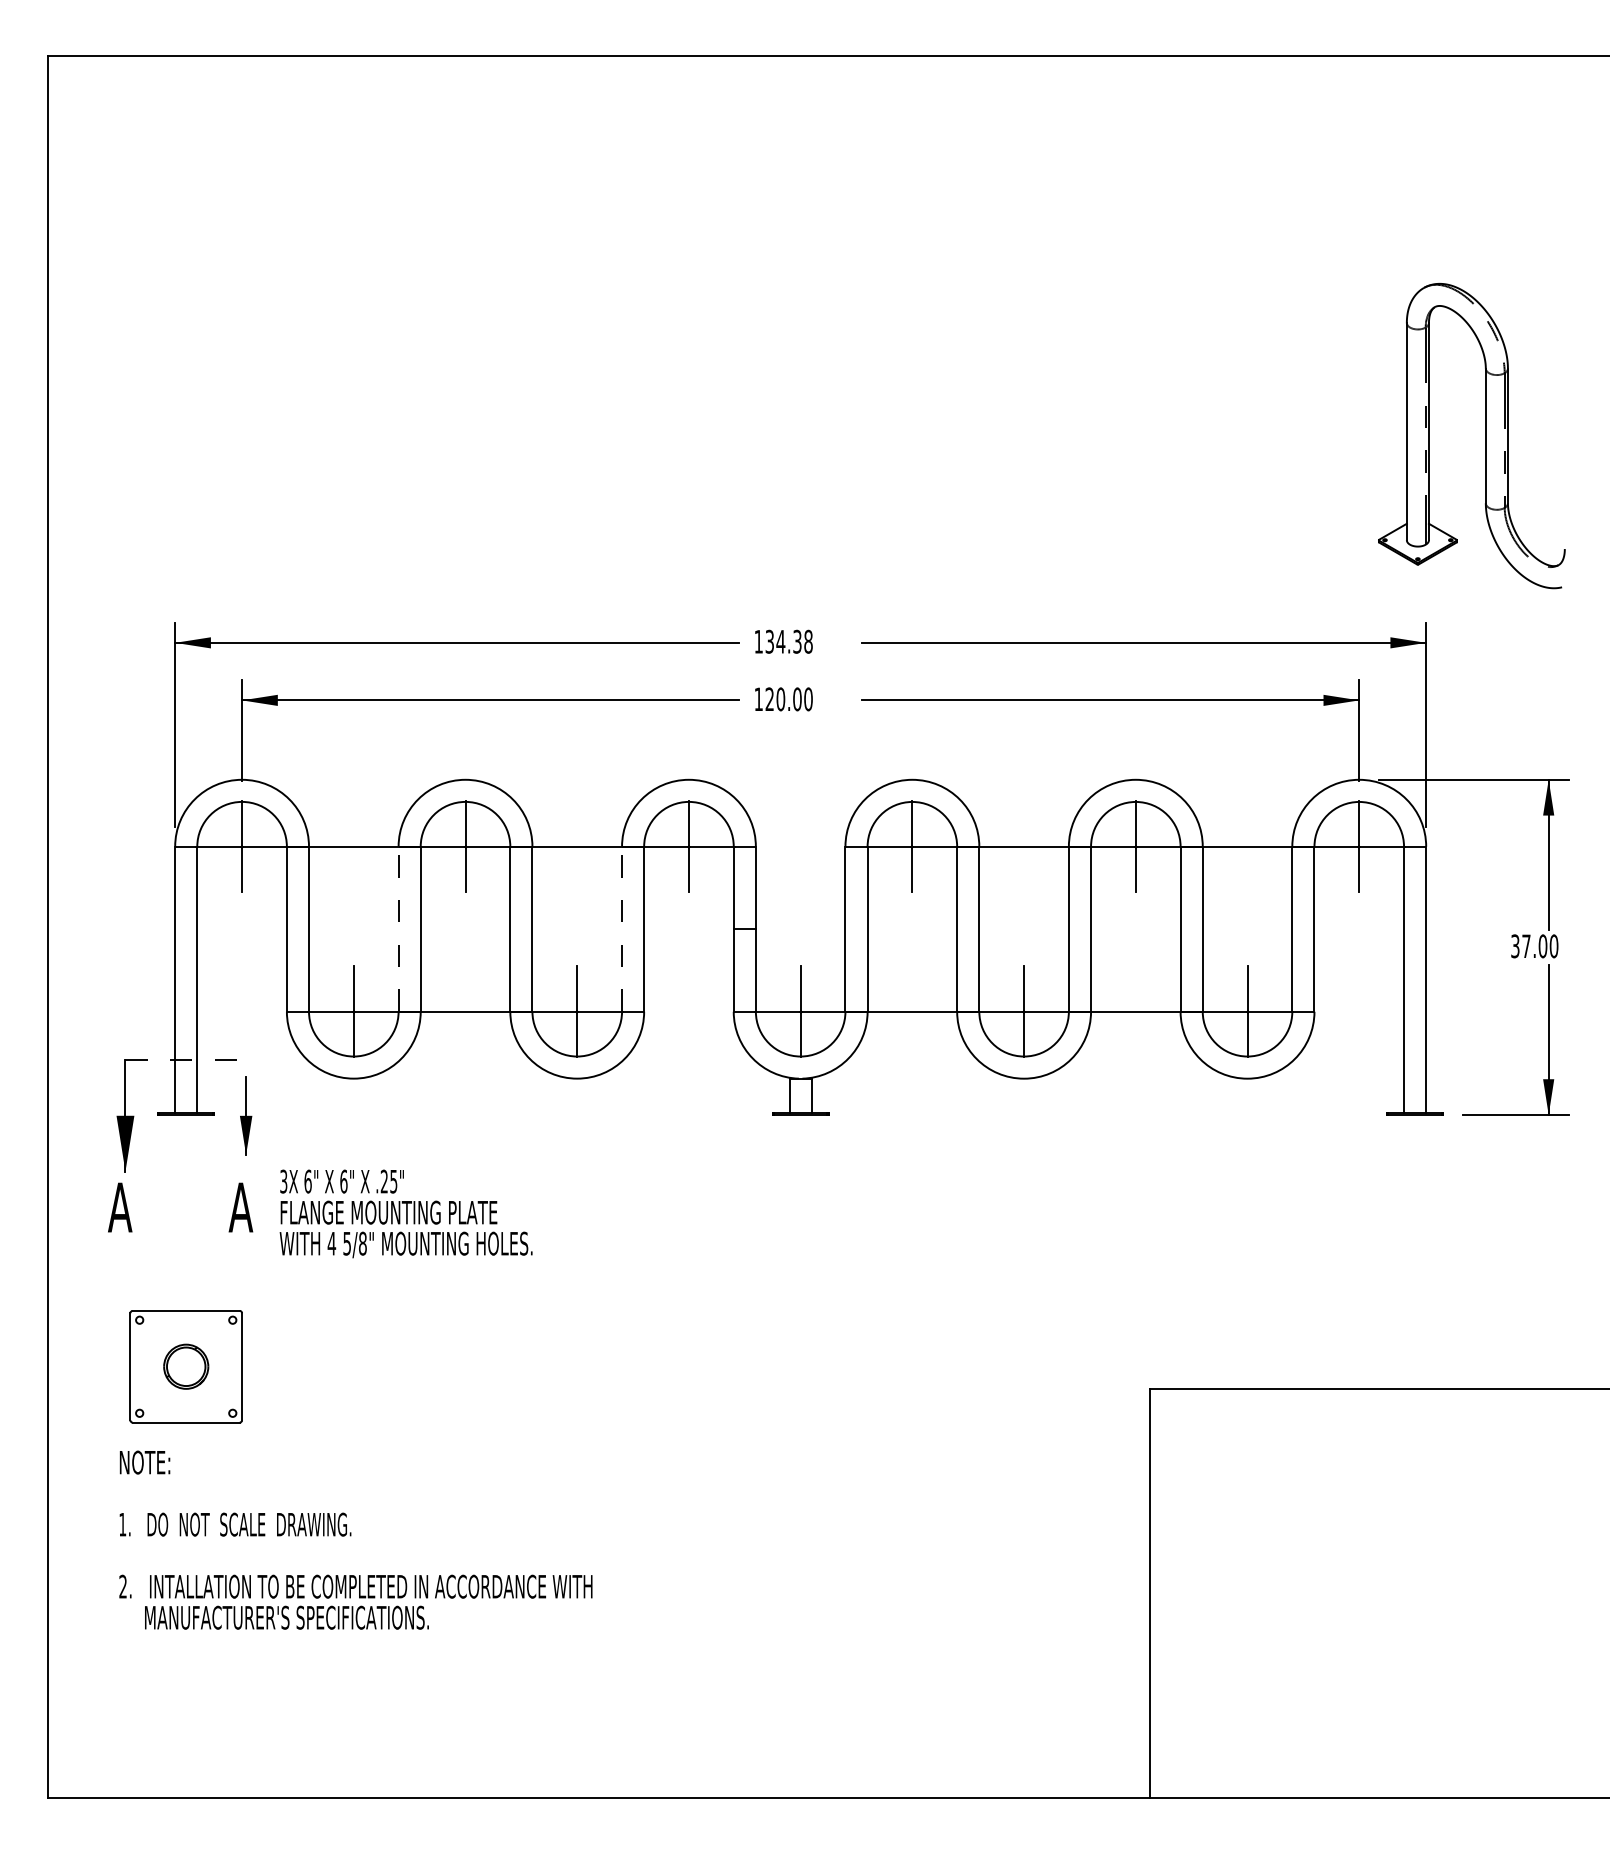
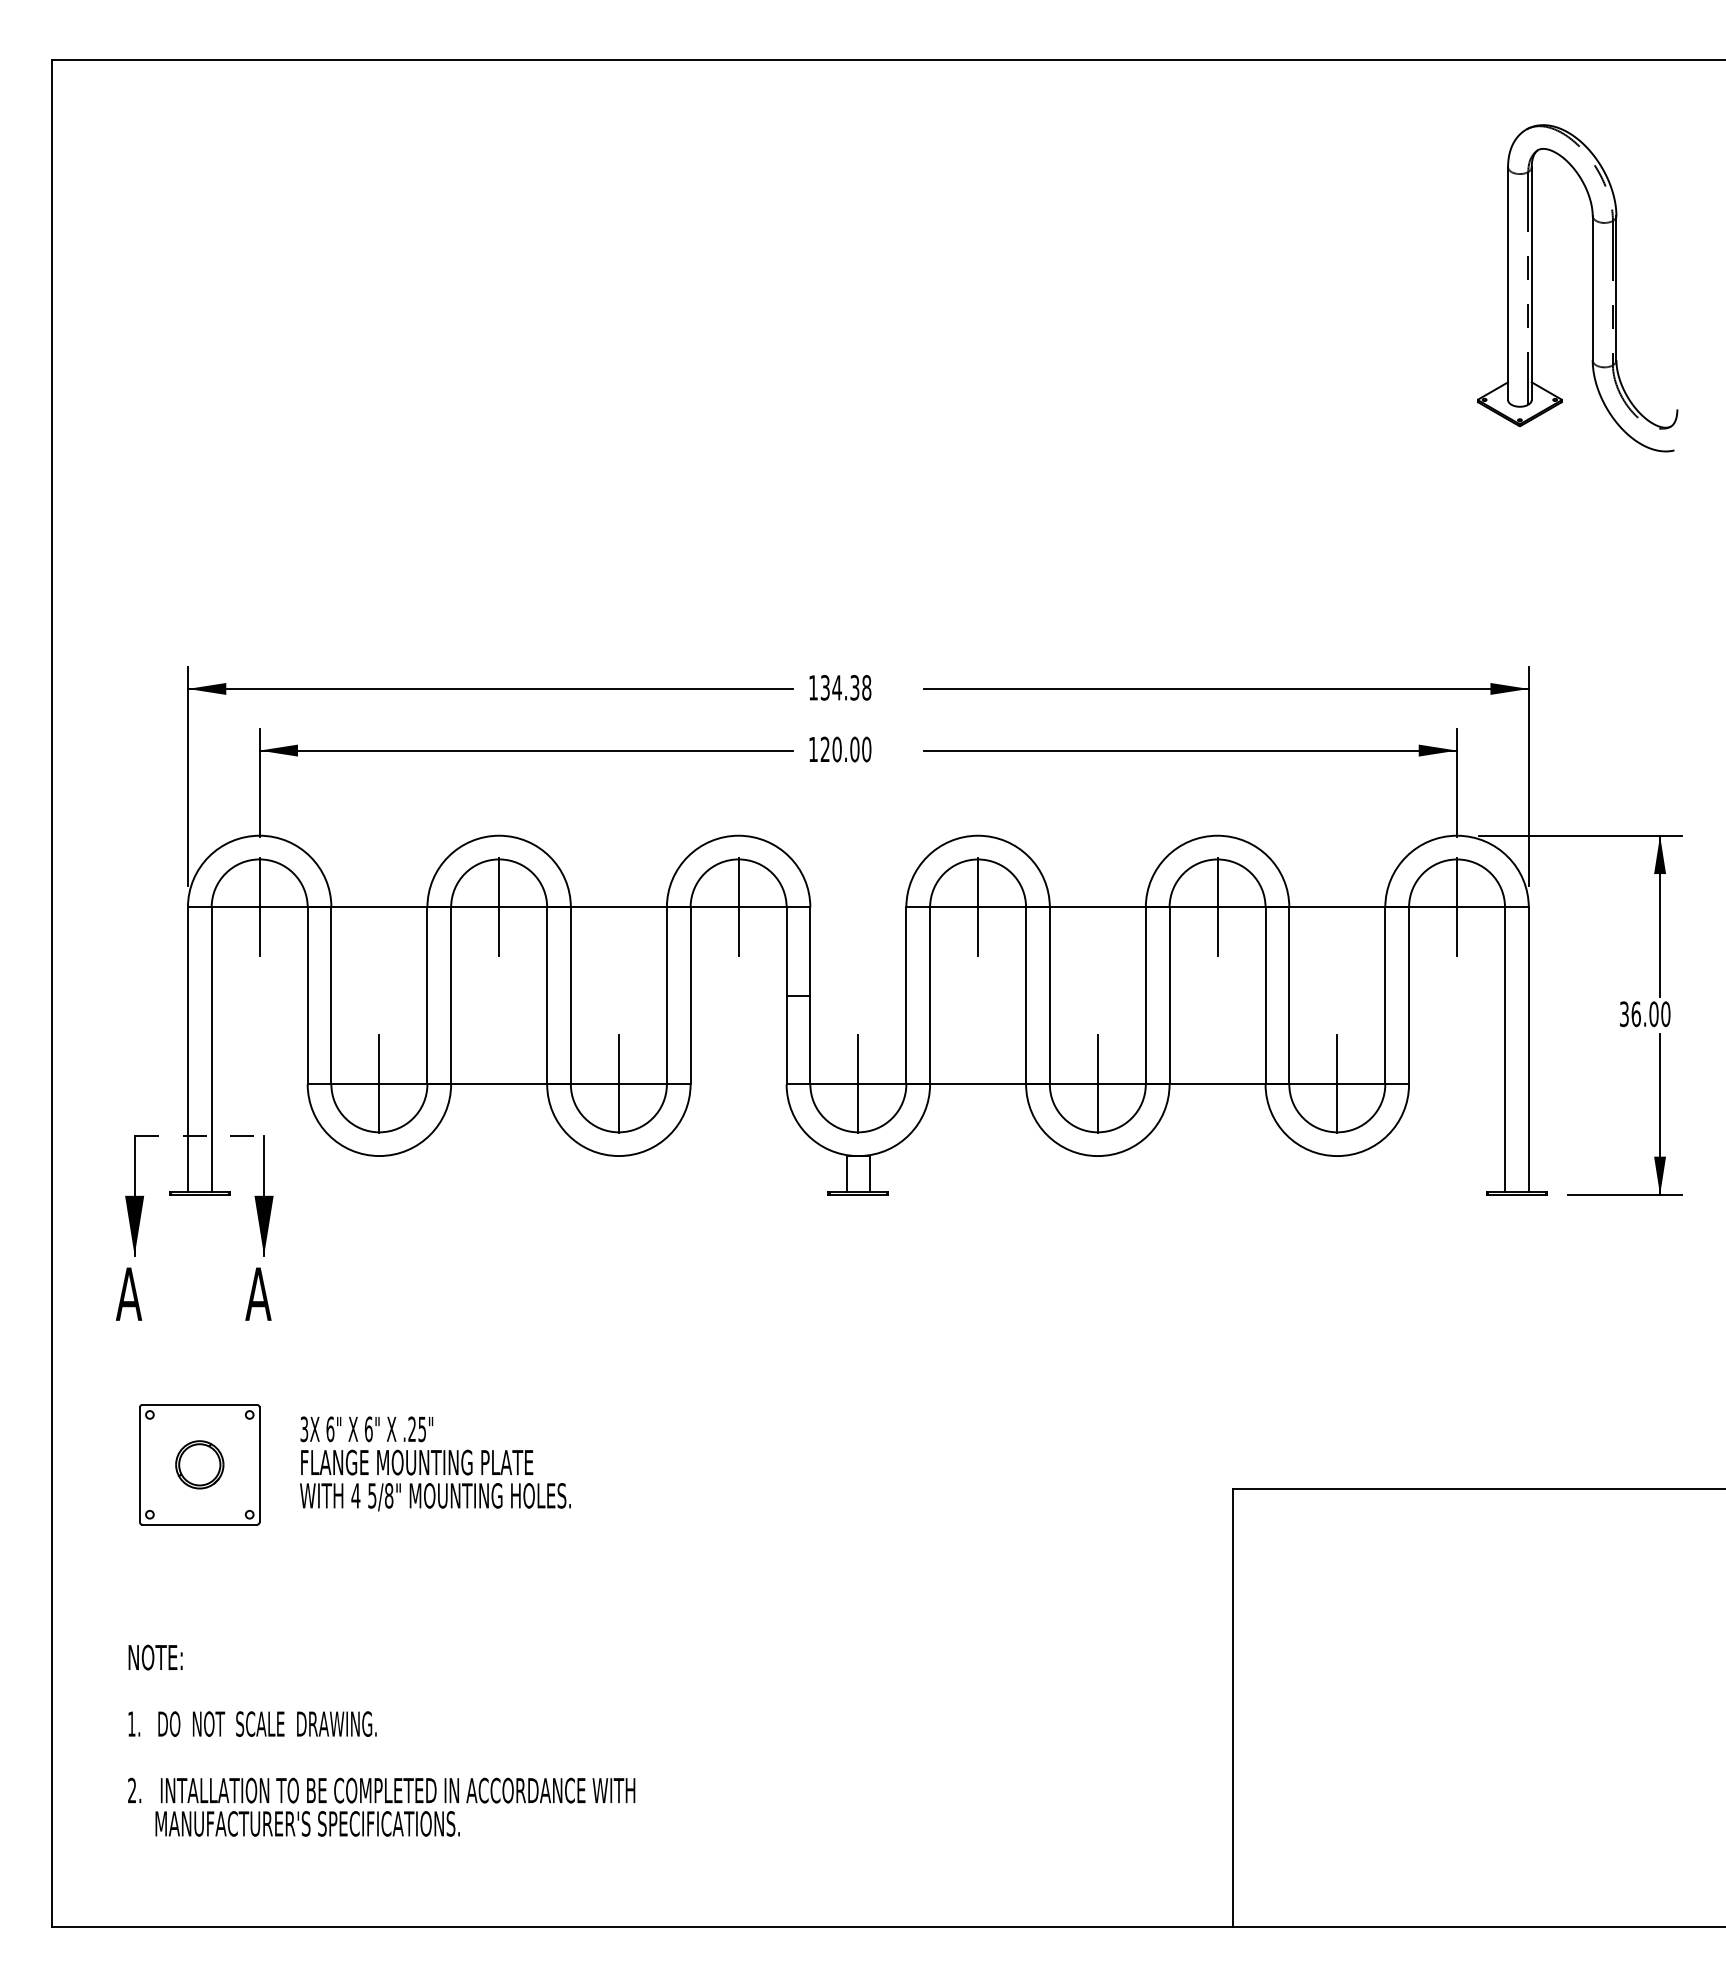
part: (1485, 436) -> (1592, 288), moved
line: (398, 929) -> (427, 996), dashed -> solid
line: (622, 929) -> (667, 996), dashed -> solid
text: (1526, 946) -> (1636, 1014), 37.00 -> 36.00
part: (245, 1115) -> (263, 1195), size x1.43
text: (405, 1213) -> (434, 1463), moved
text: (355, 1539) -> (381, 1740), moved

